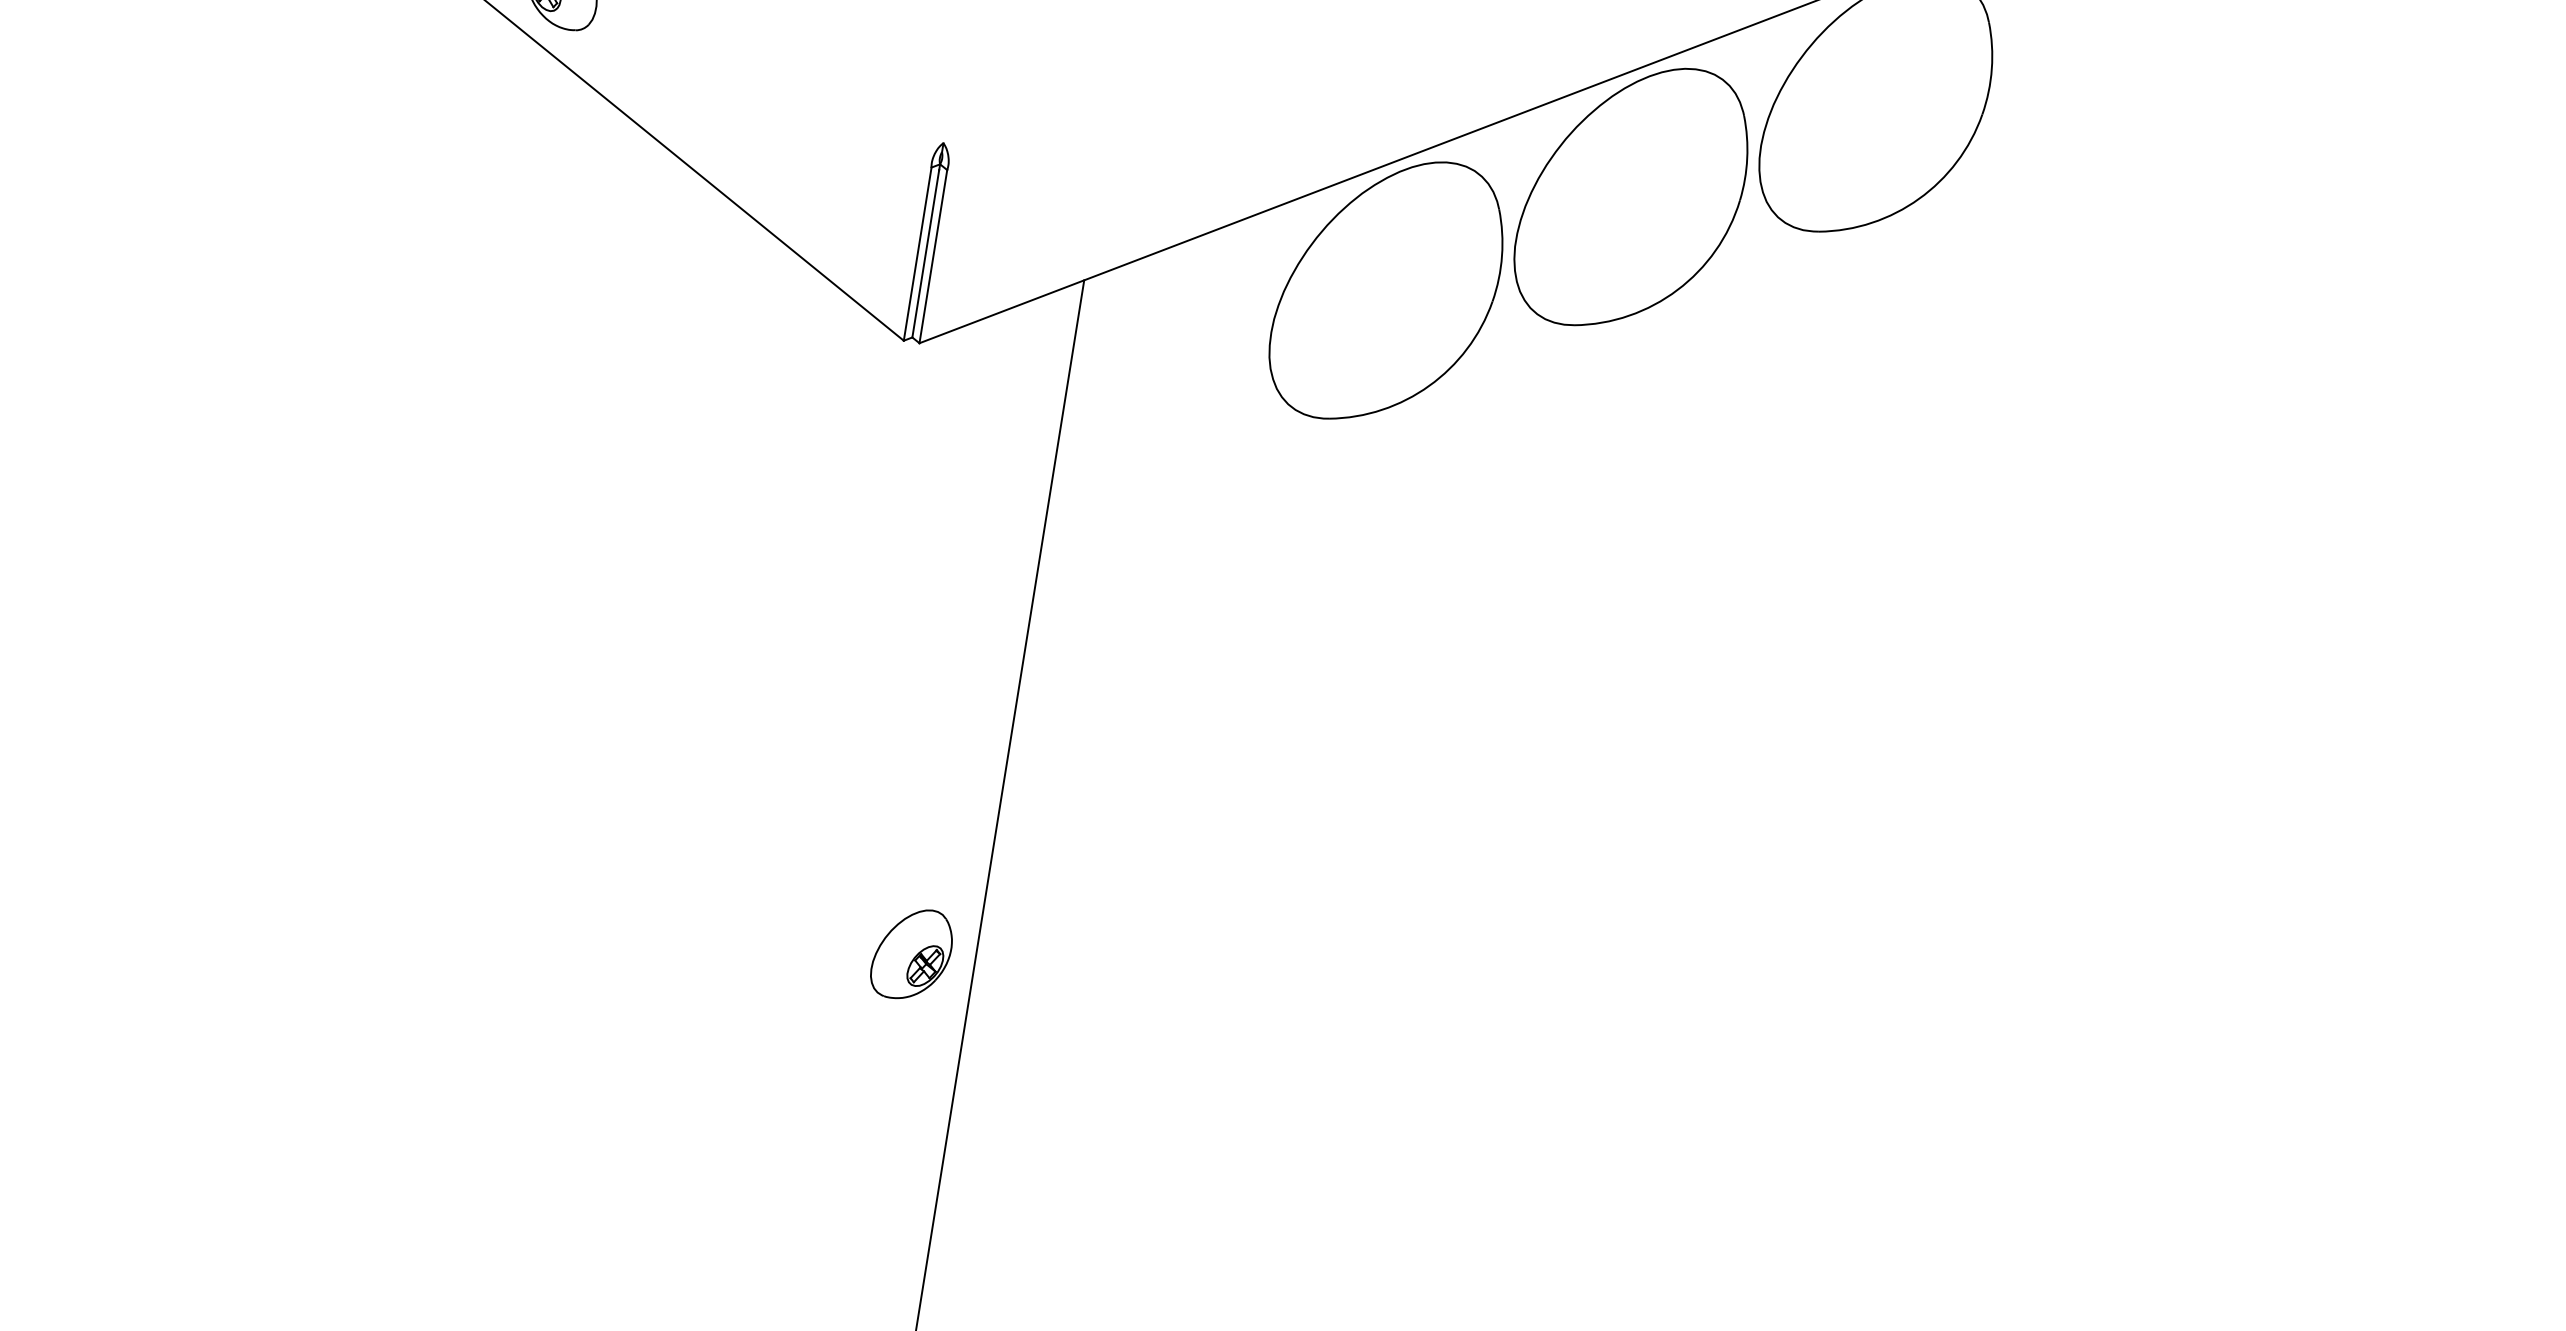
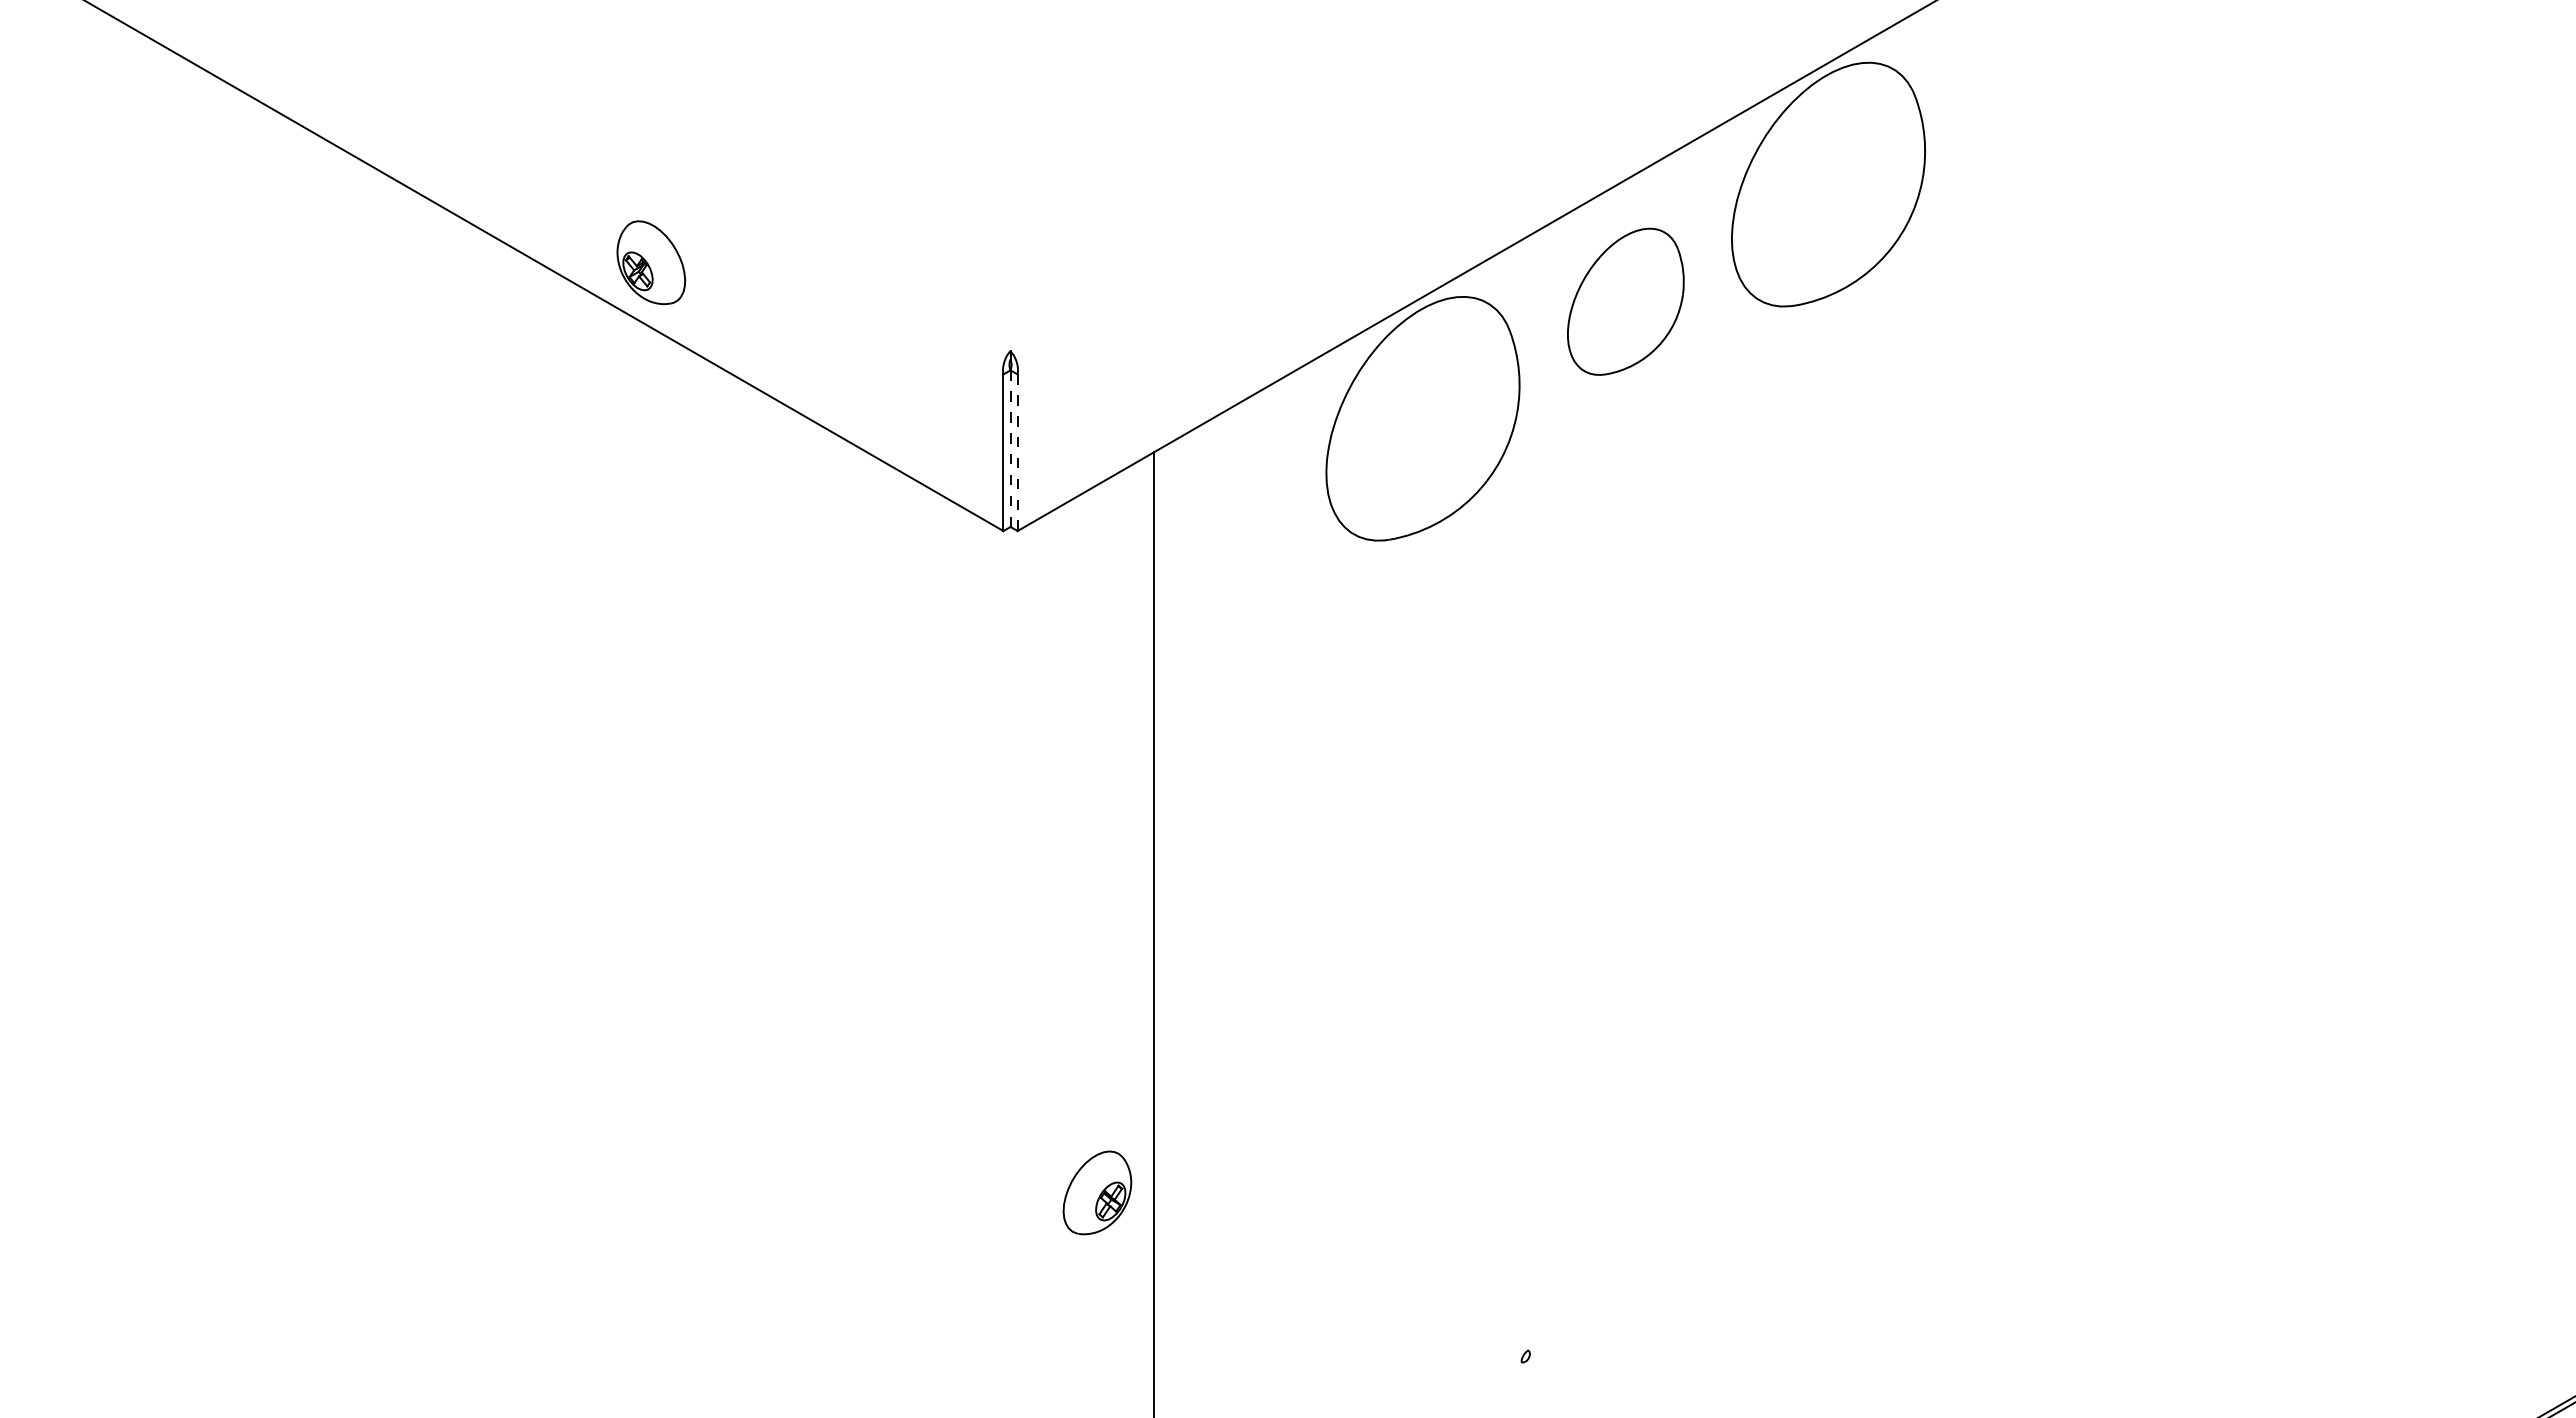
part: (1632, 197) -> (1625, 301), size x0.6
line: (926, 250) -> (1010, 448), solid -> dashed
line: (933, 257) -> (1017, 453), solid -> dashed
part: (912, 953) -> (1097, 1192), moved

